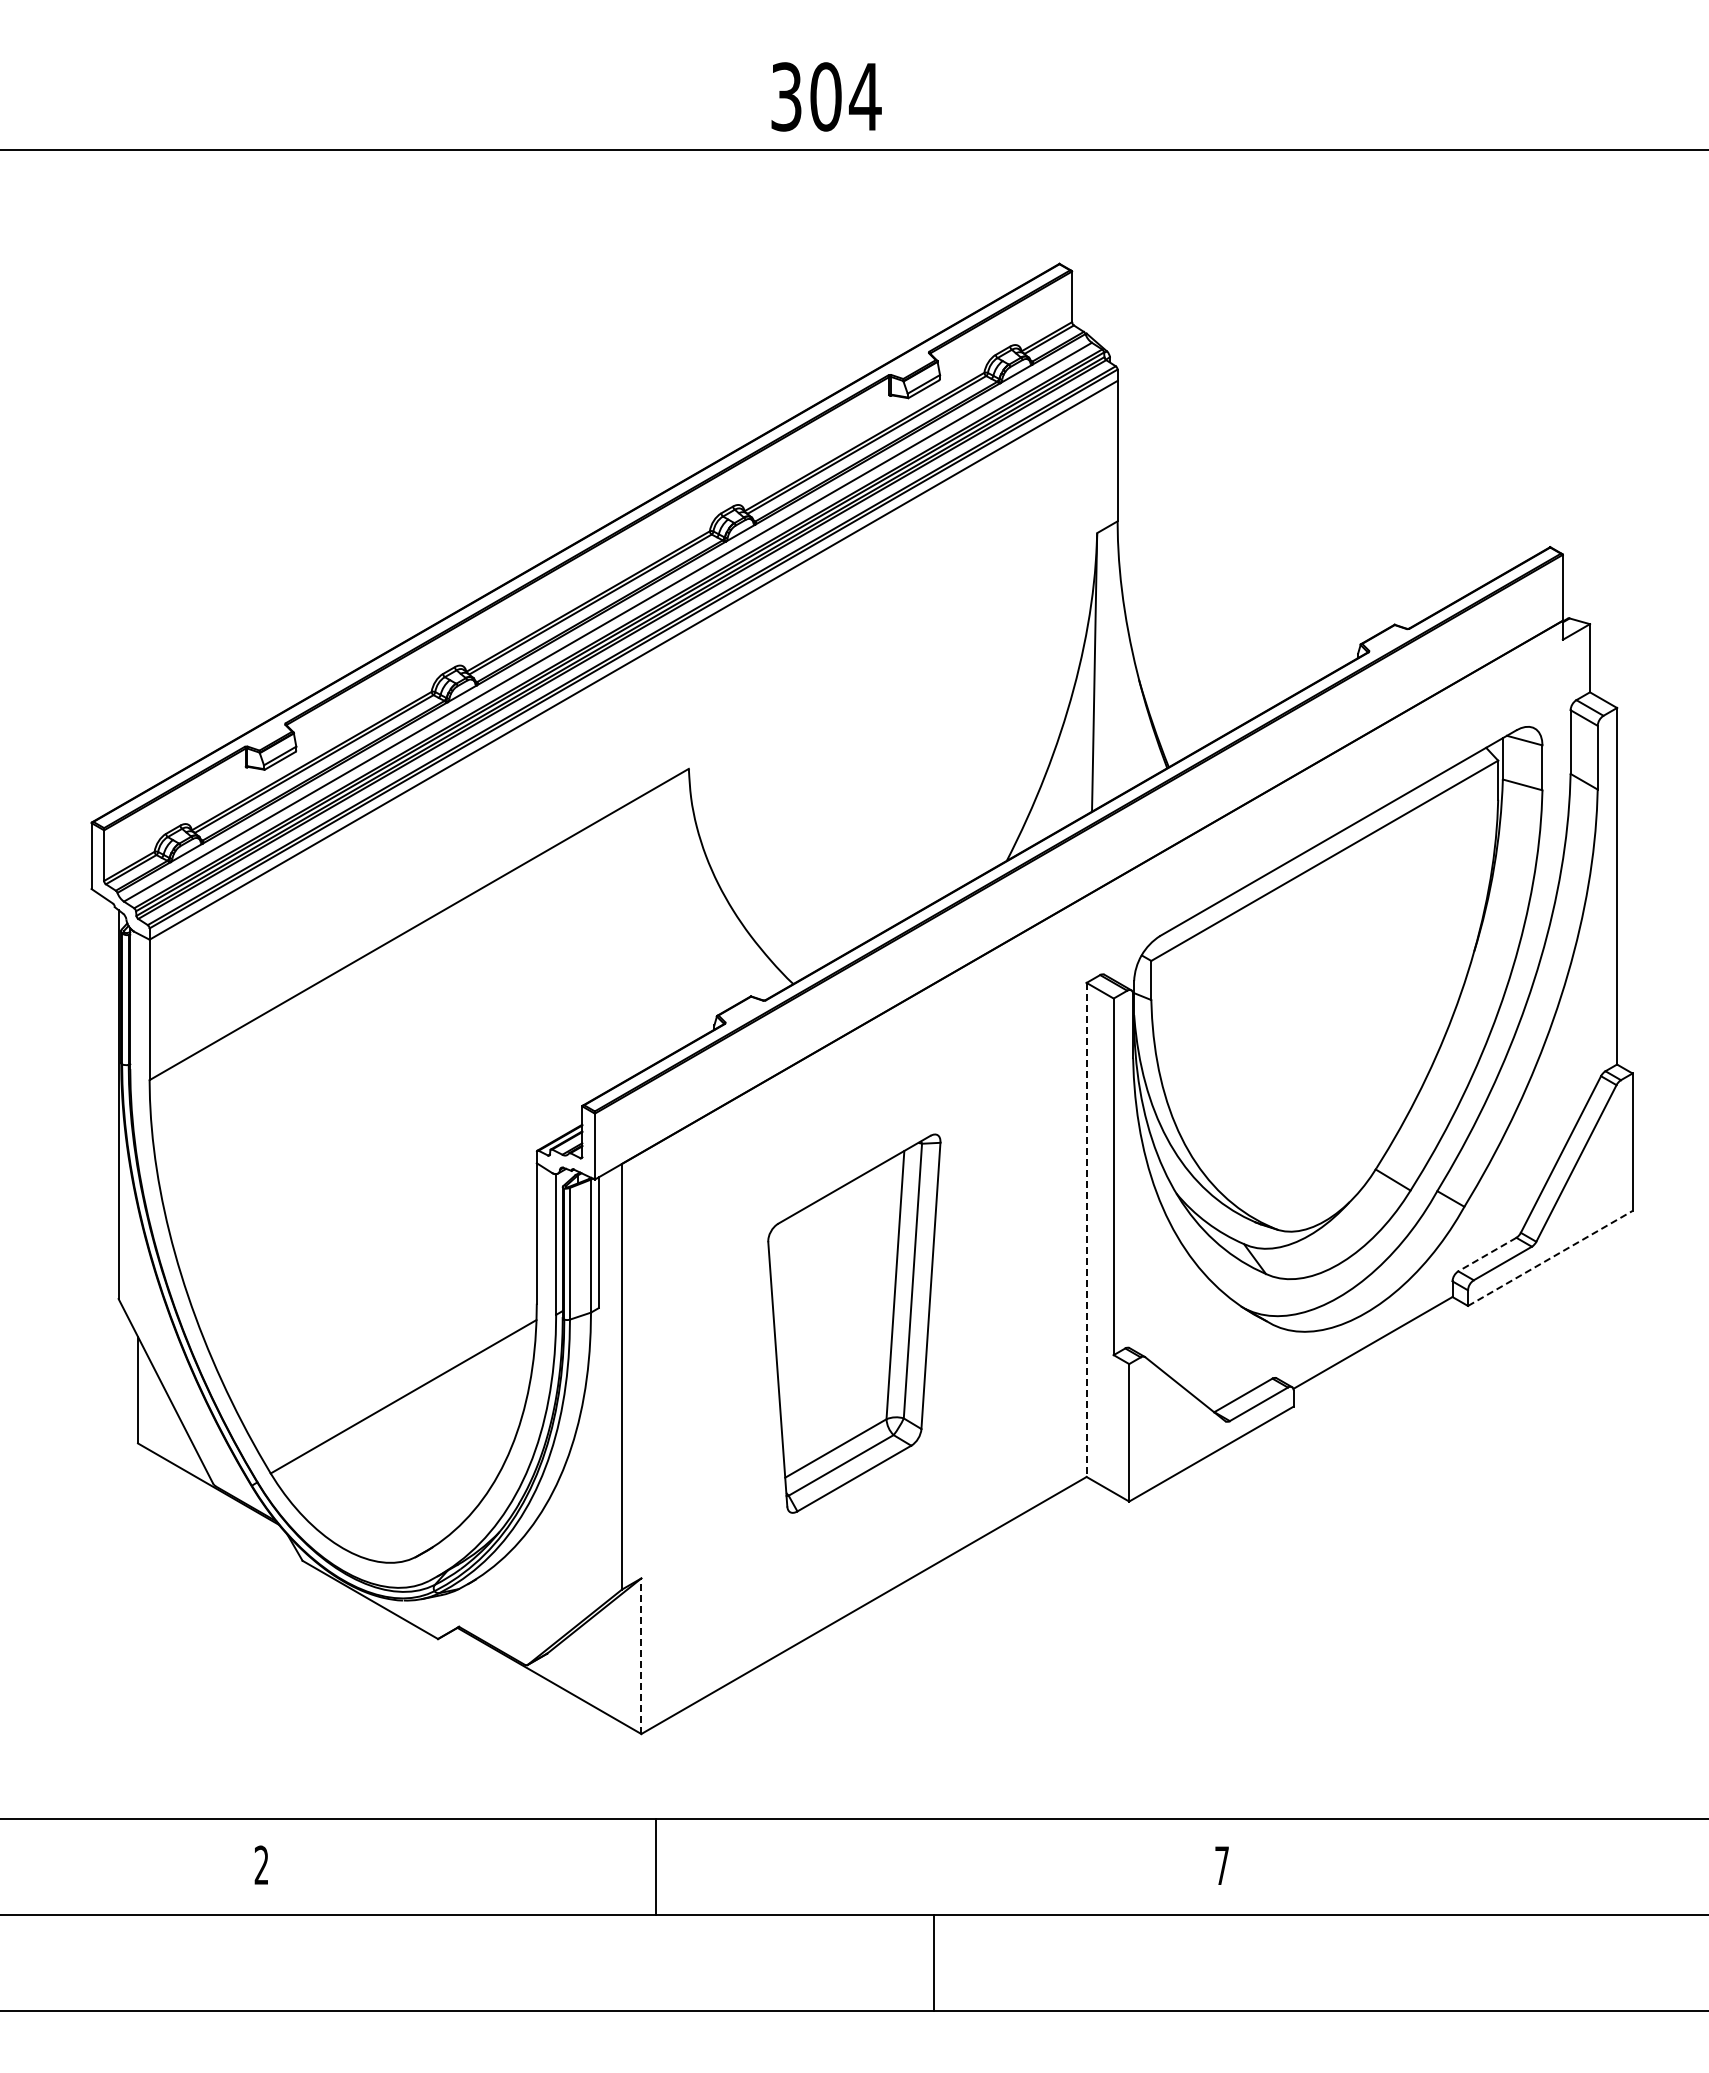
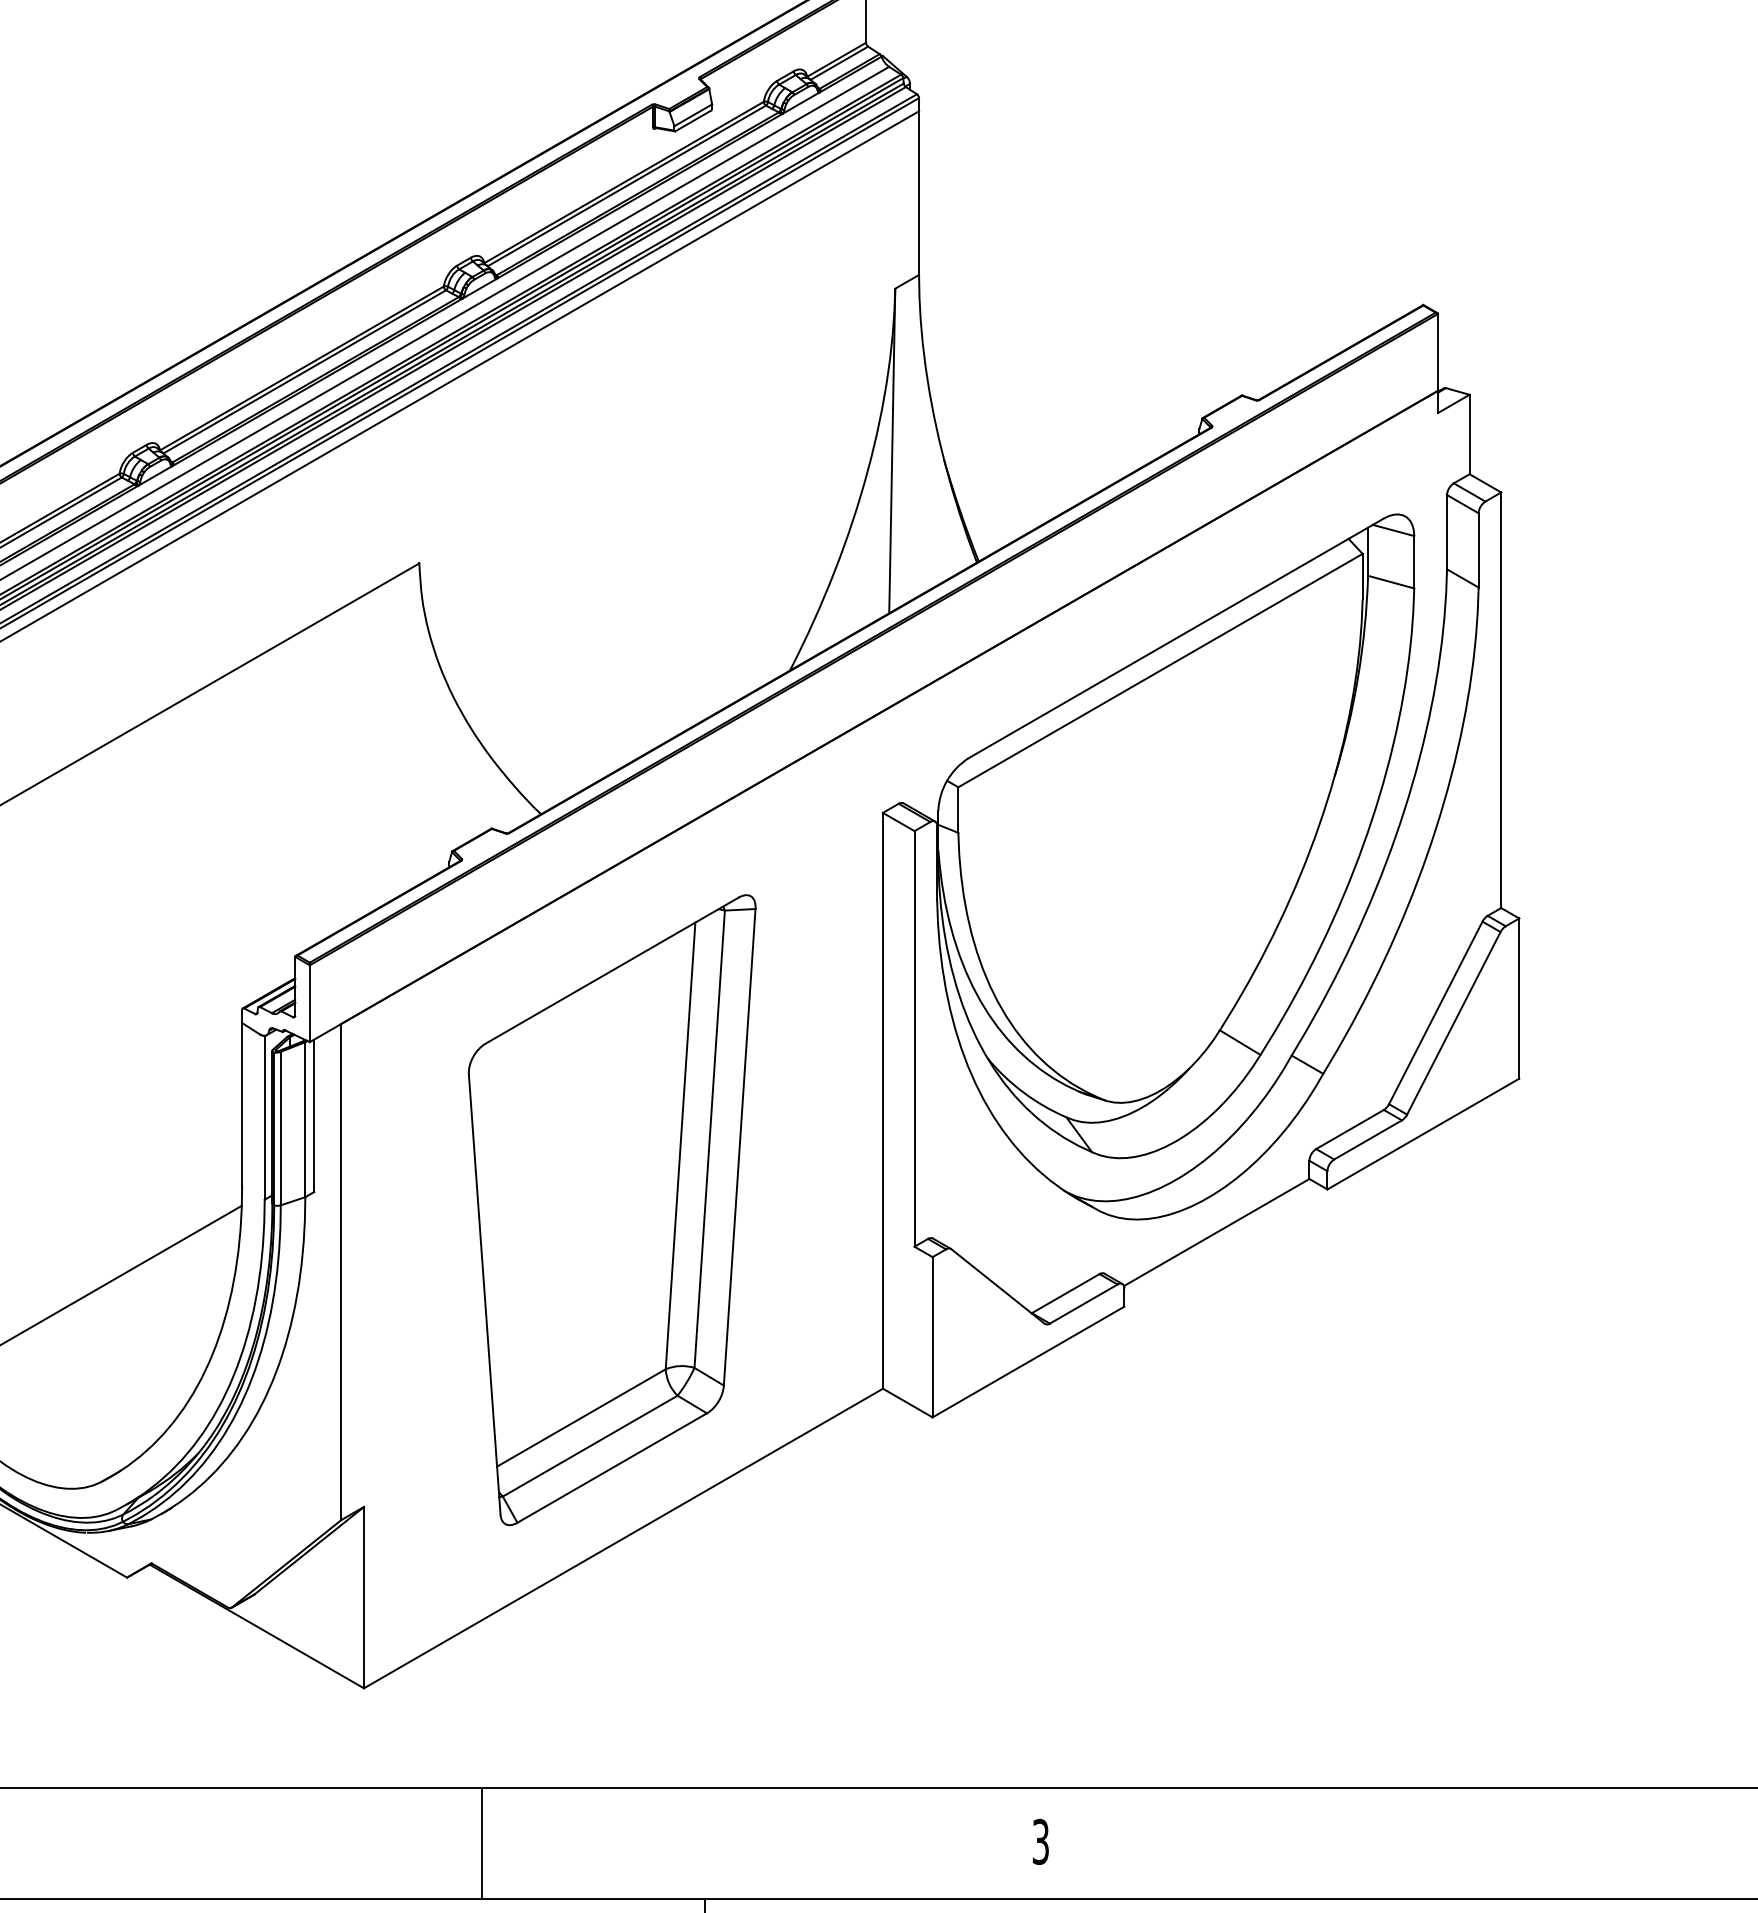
line: (1086, 1230) -> (882, 1101), dashed -> solid
line: (1487, 1254) -> (1350, 1129), dashed -> solid
line: (1550, 1258) -> (1423, 1134), dashed -> solid
part: (854, 1323) -> (612, 1209), size x1.43
line: (641, 1656) -> (364, 1597), dashed -> solid
text: (1221, 1865) -> (1040, 1841), 7 -> 3
line: (656, 1866) -> (481, 1842), moved

